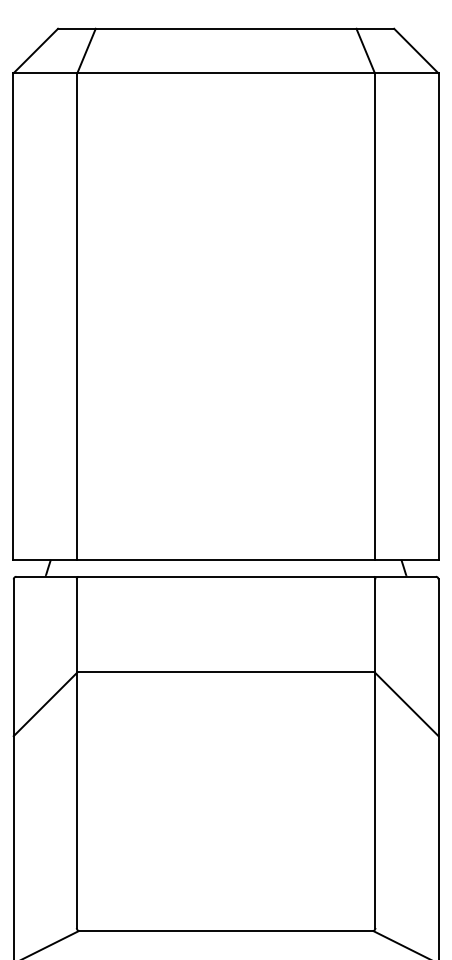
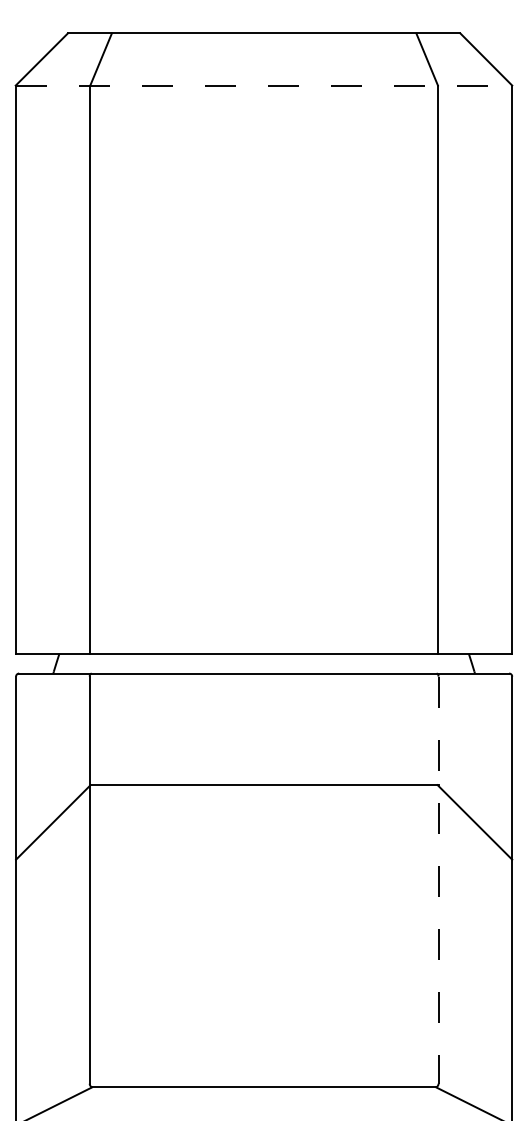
line: (226, 73) -> (264, 85), solid -> dashed
line: (375, 754) -> (438, 881), solid -> dashed

